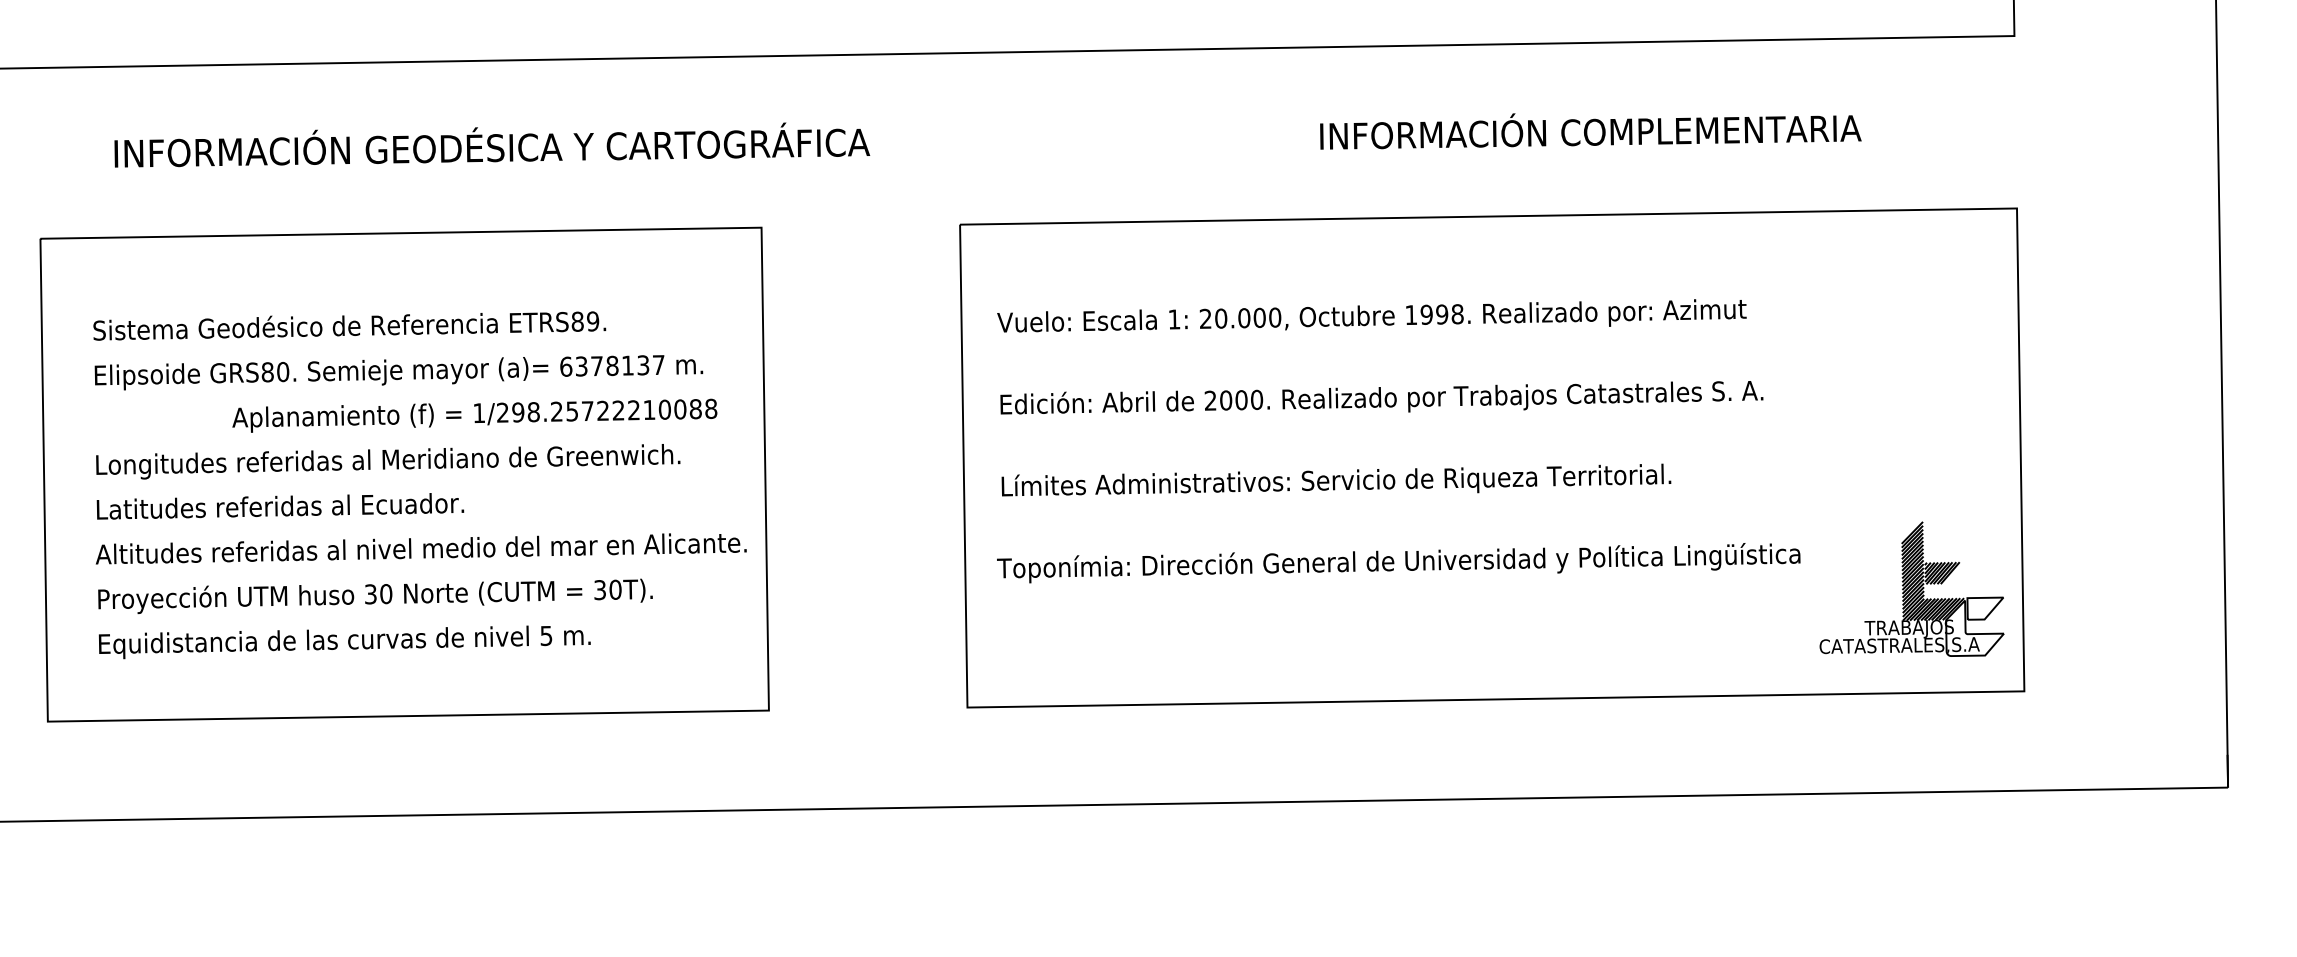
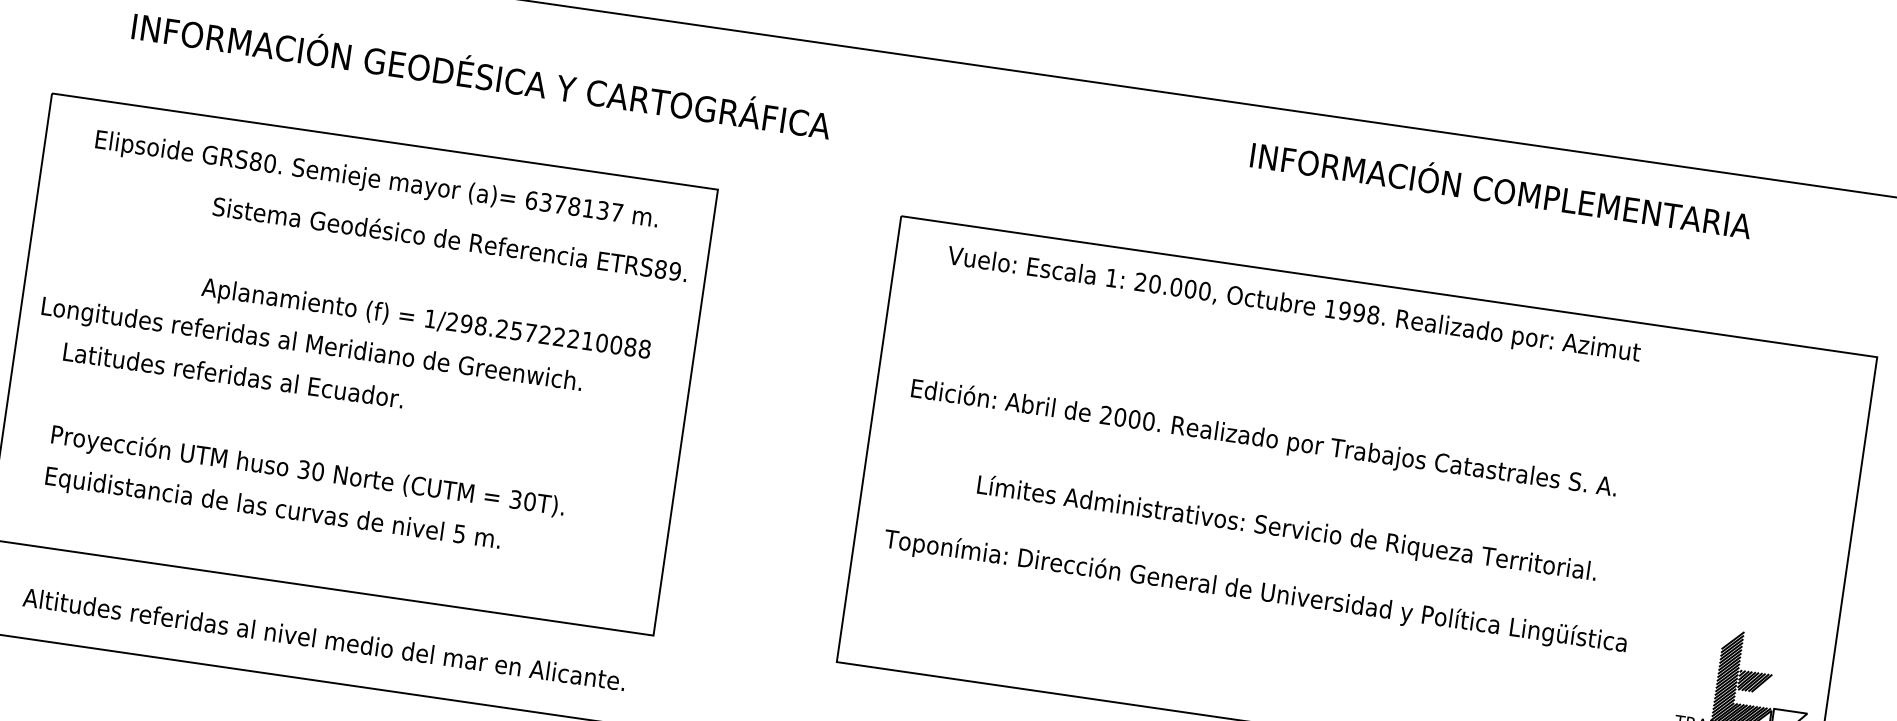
text: (1590, 131) -> (1501, 190), moved
text: (1371, 315) -> (1293, 303), moved
text: (349, 325) -> (450, 239), moved
text: (398, 372) -> (376, 181), moved
text: (388, 461) -> (312, 345), moved
text: (1336, 479) -> (1287, 527), moved
text: (420, 548) -> (323, 639), moved

